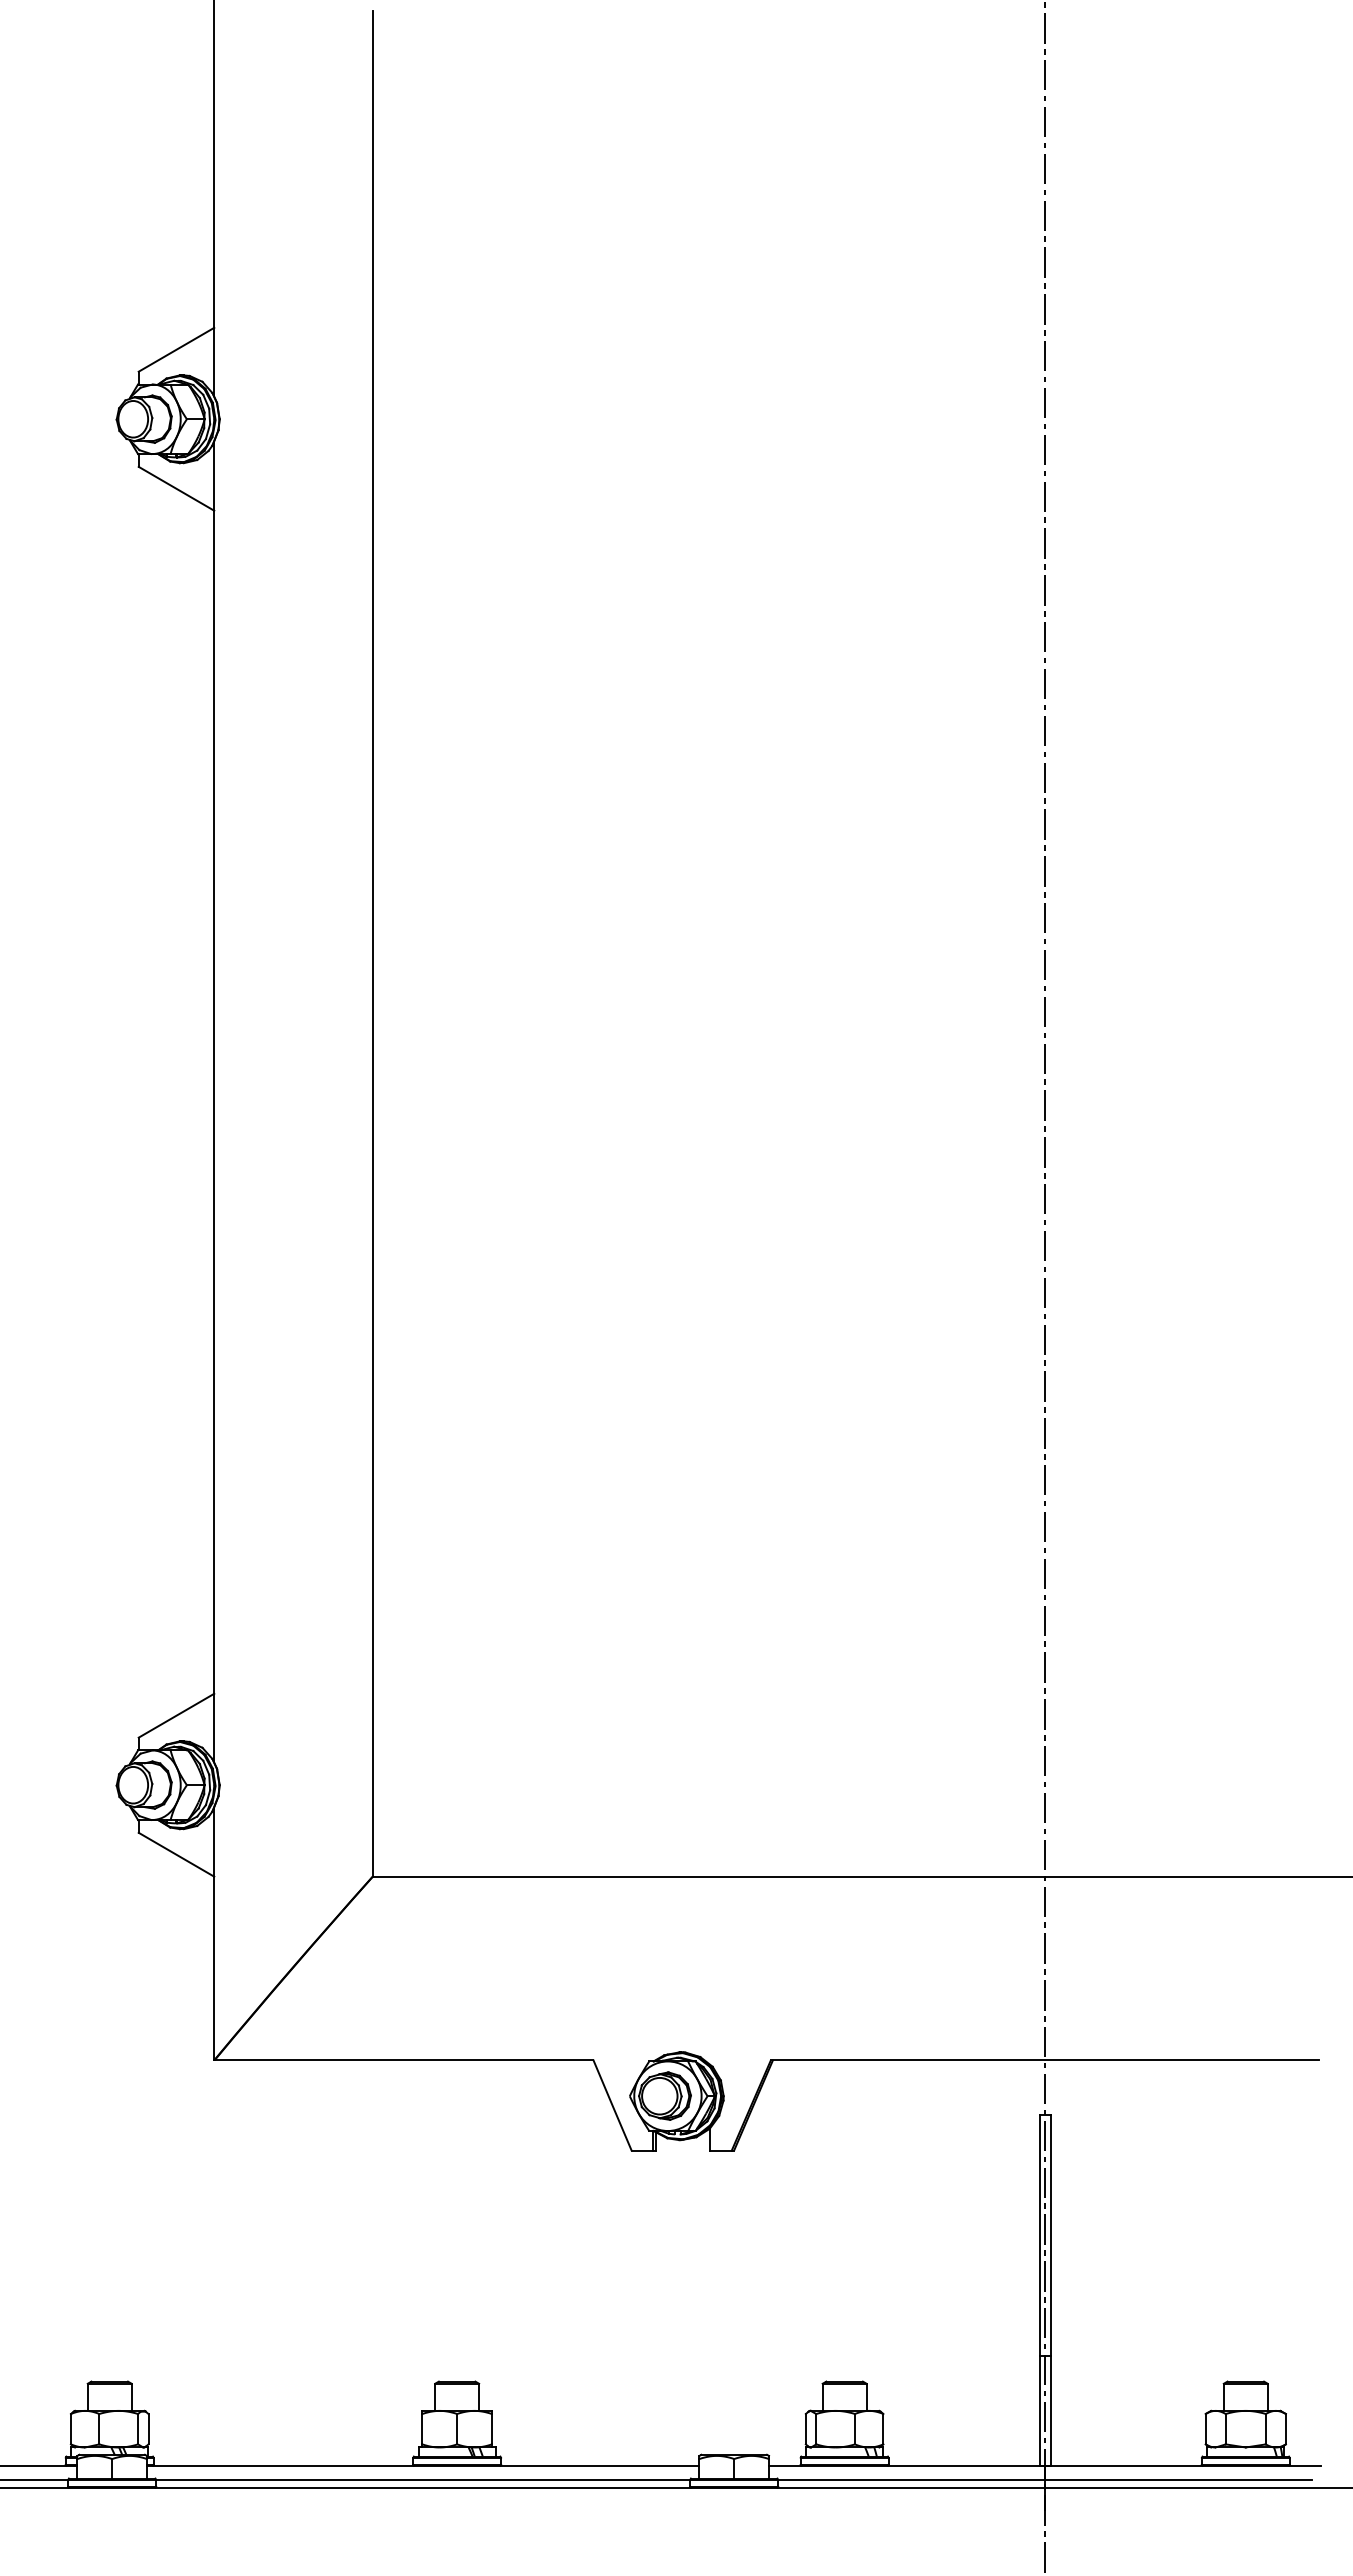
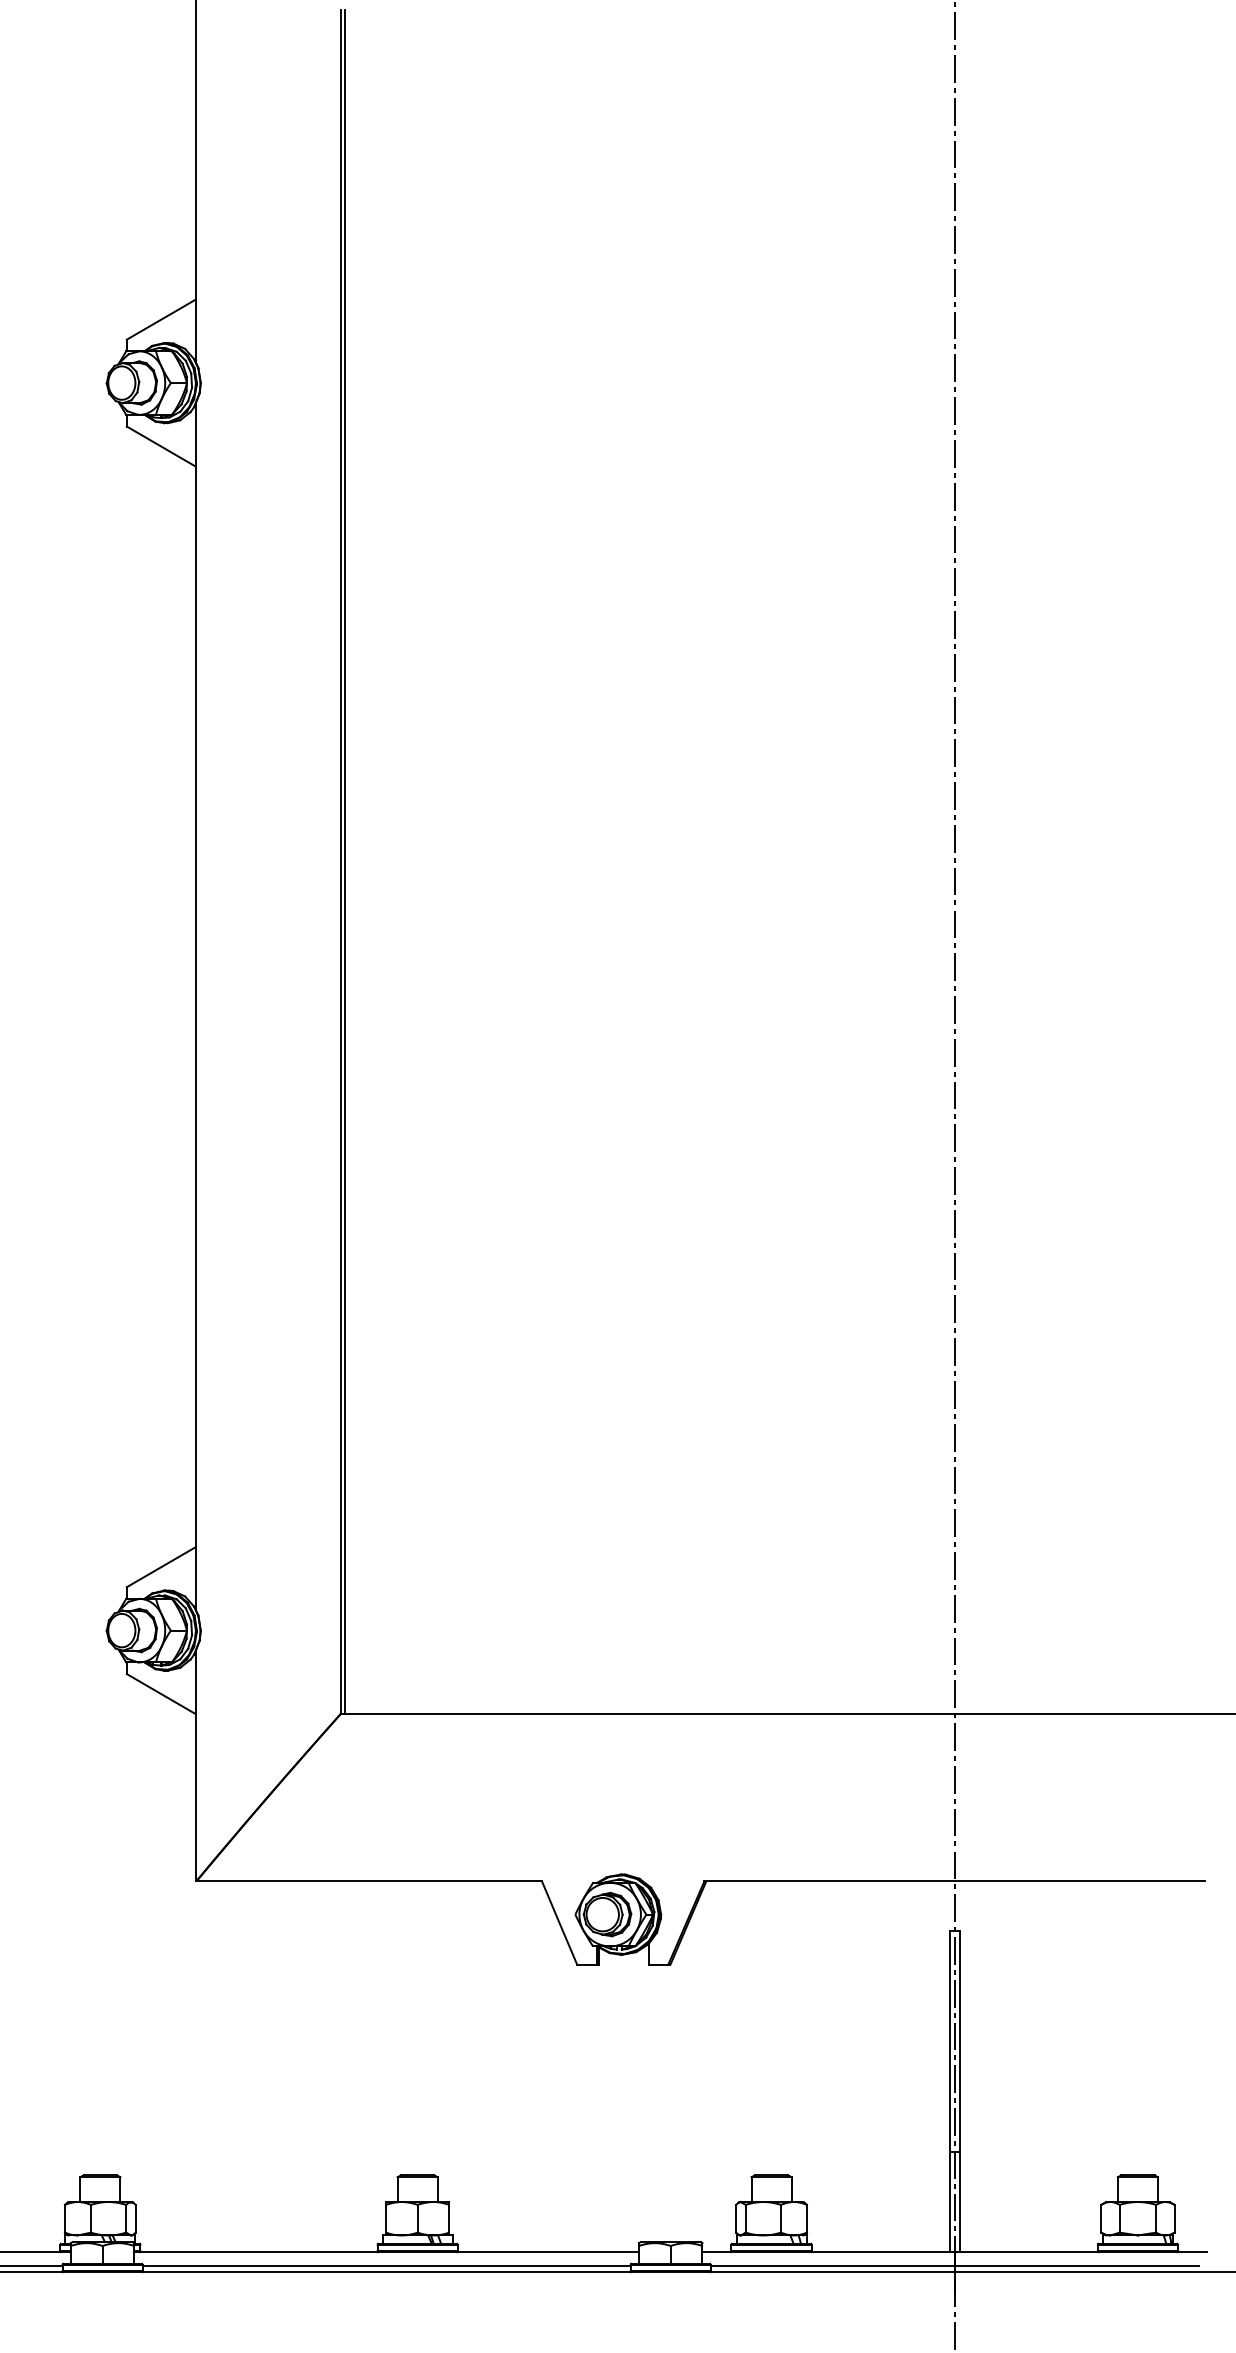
line: (377, 943) -> (344, 861), added

